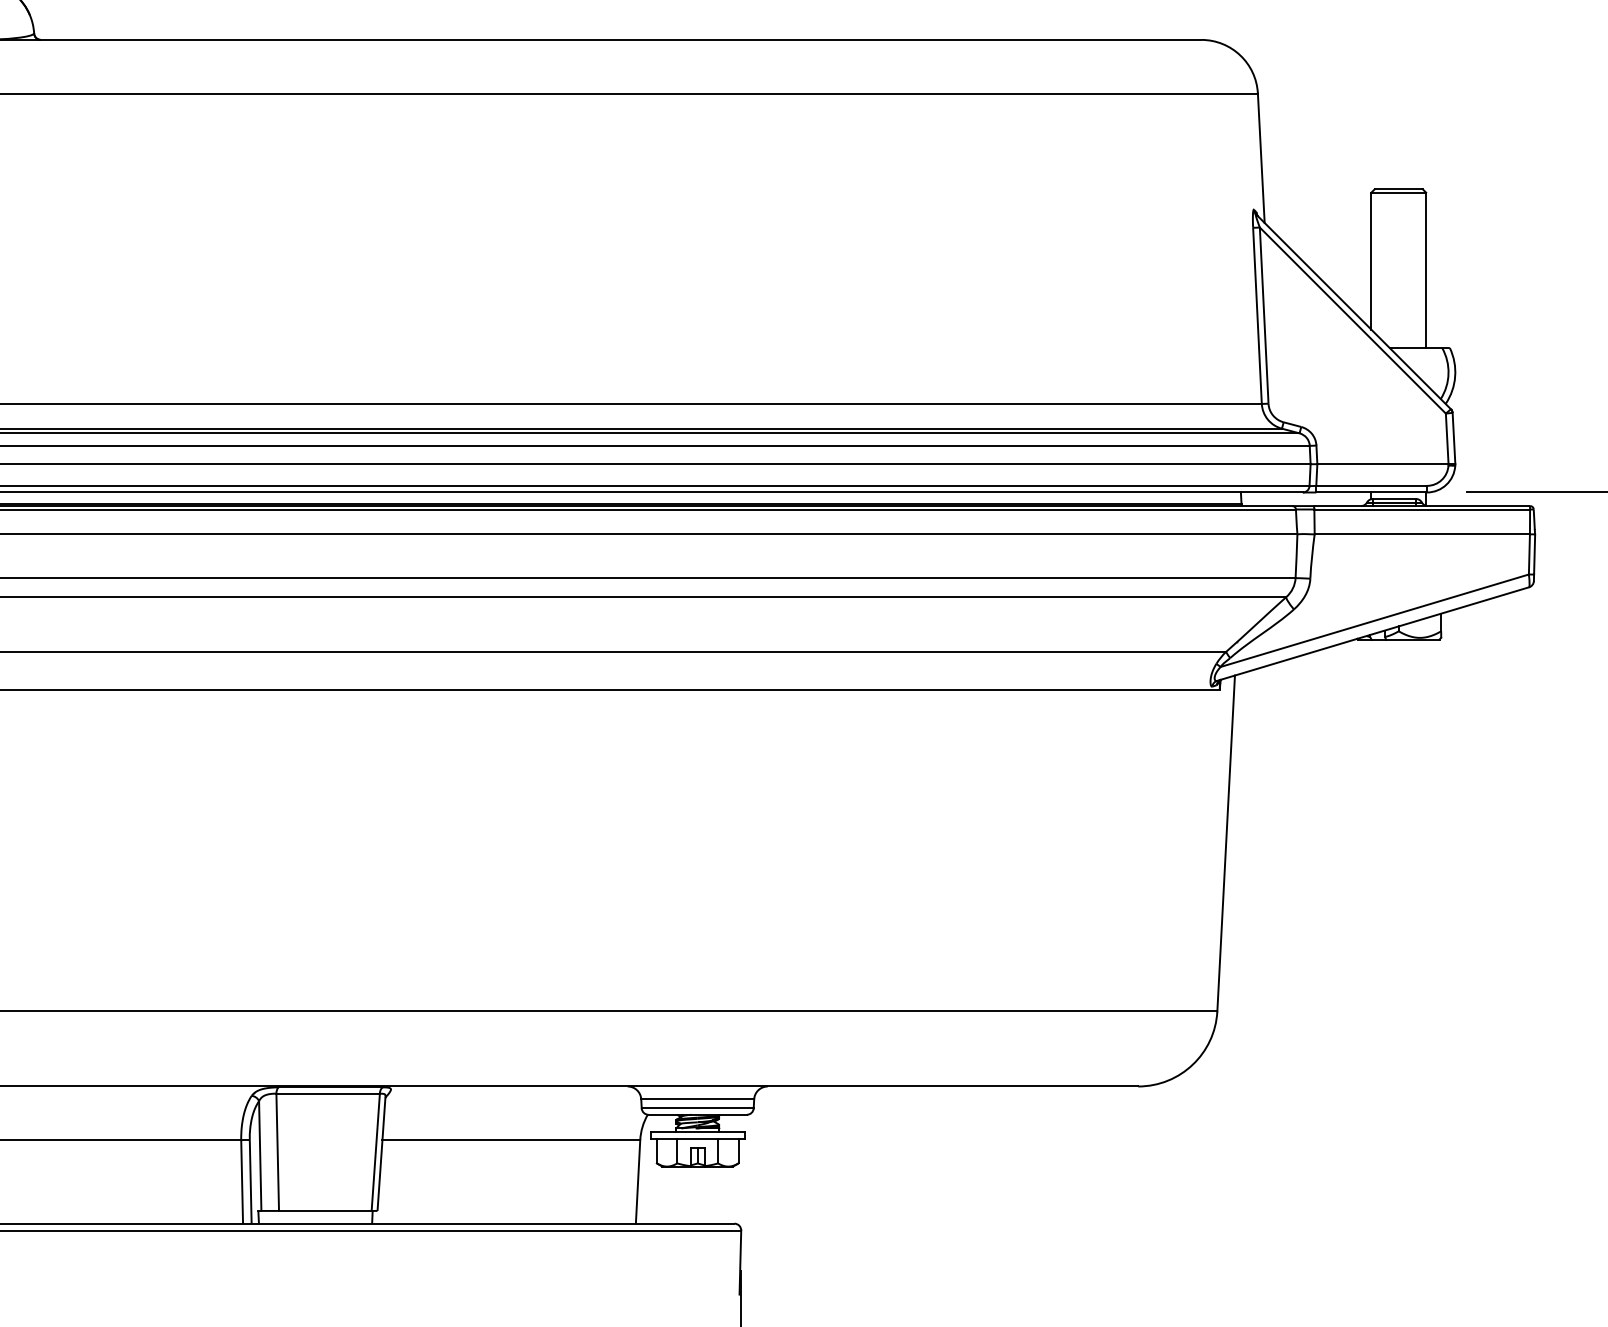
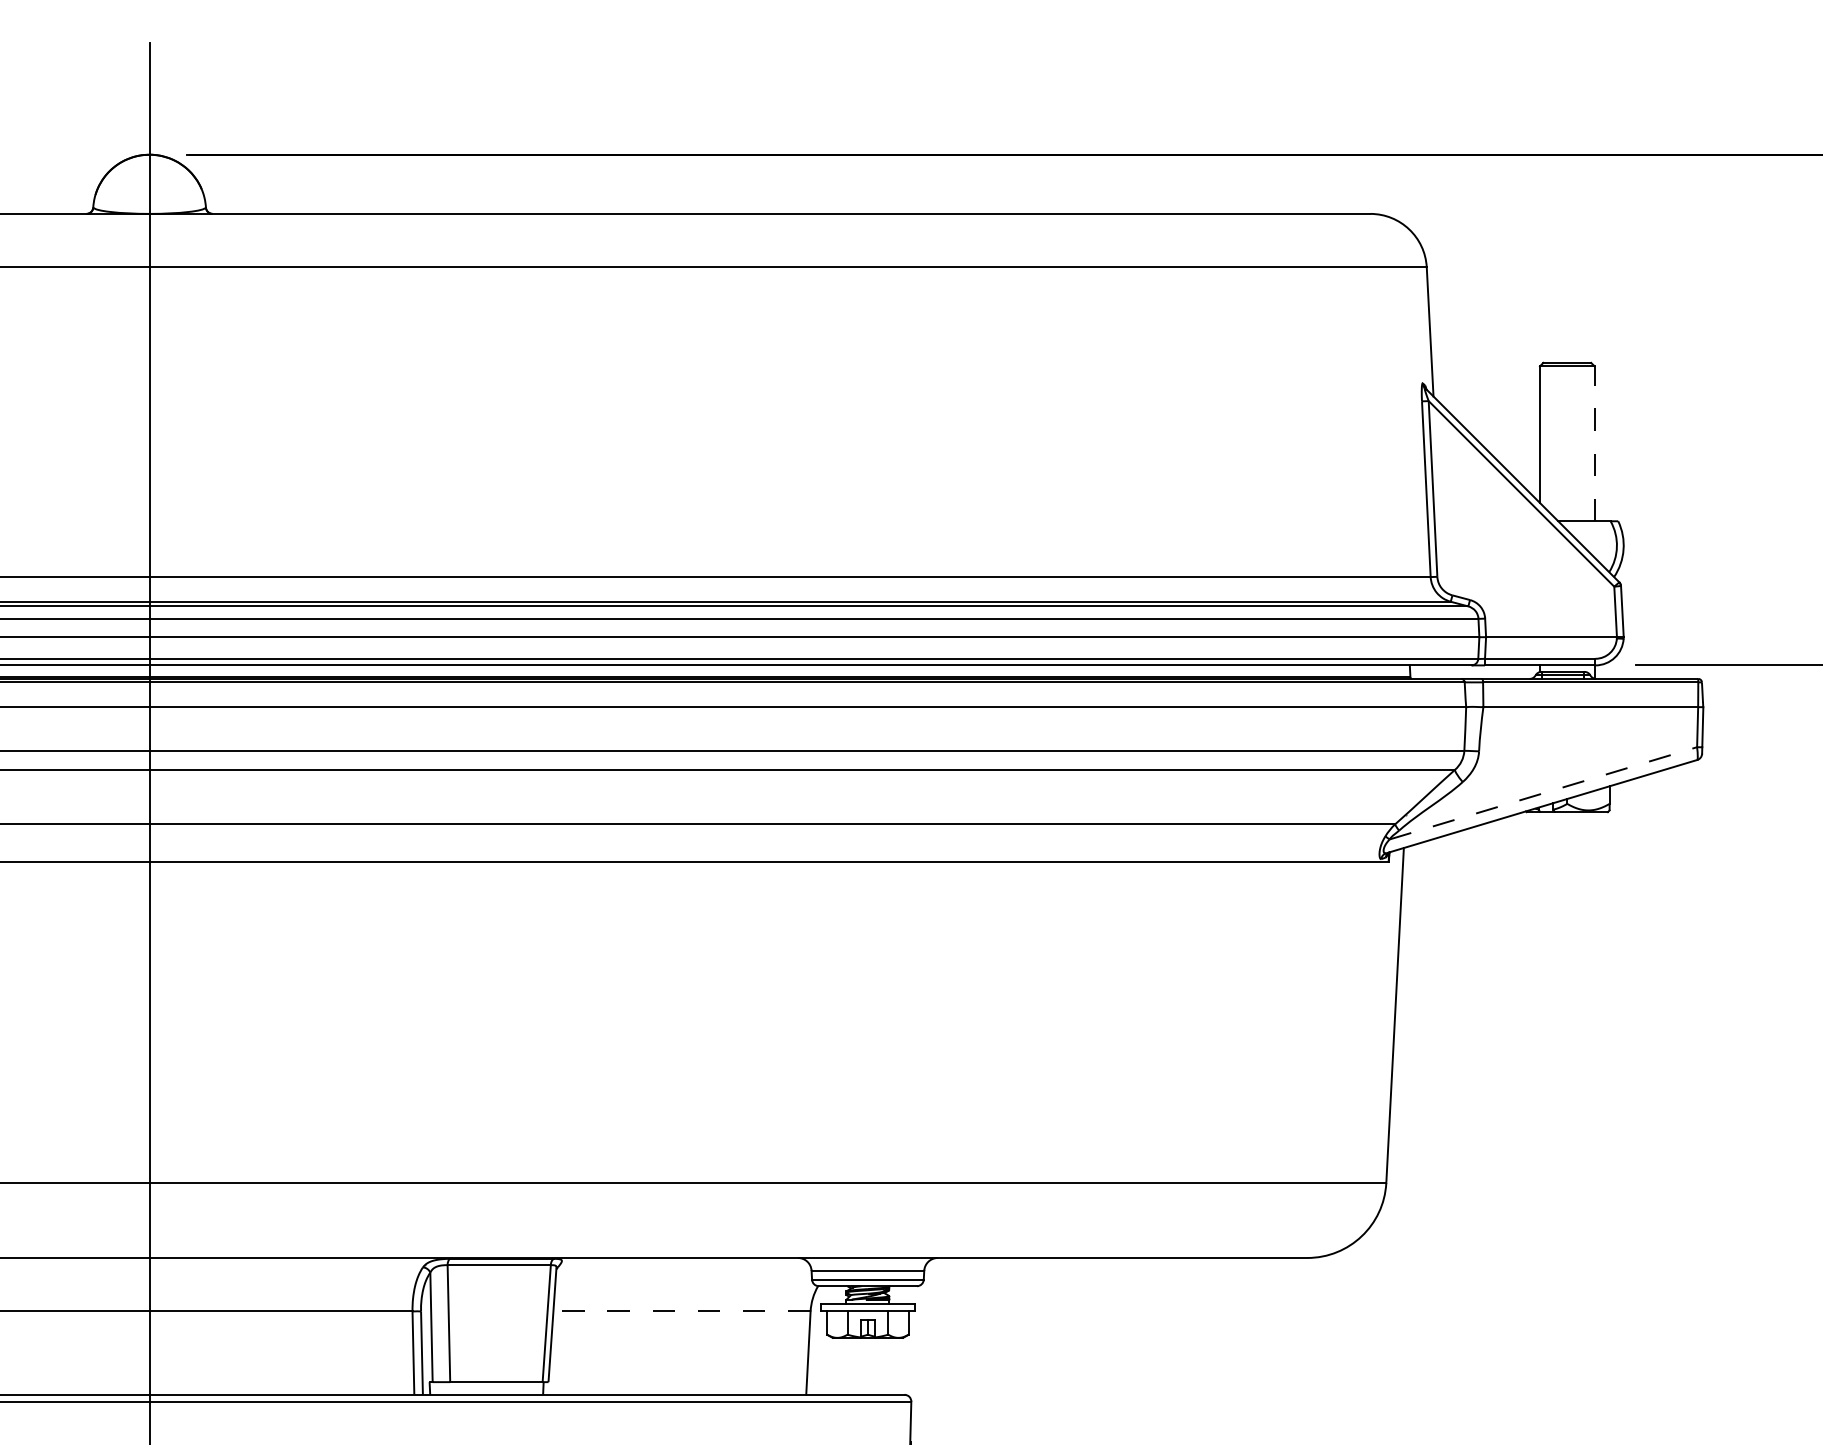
line: (1426, 270) -> (1594, 443), solid -> dashed
line: (1374, 620) -> (1543, 793), solid -> dashed
line: (511, 1140) -> (682, 1311), solid -> dashed

